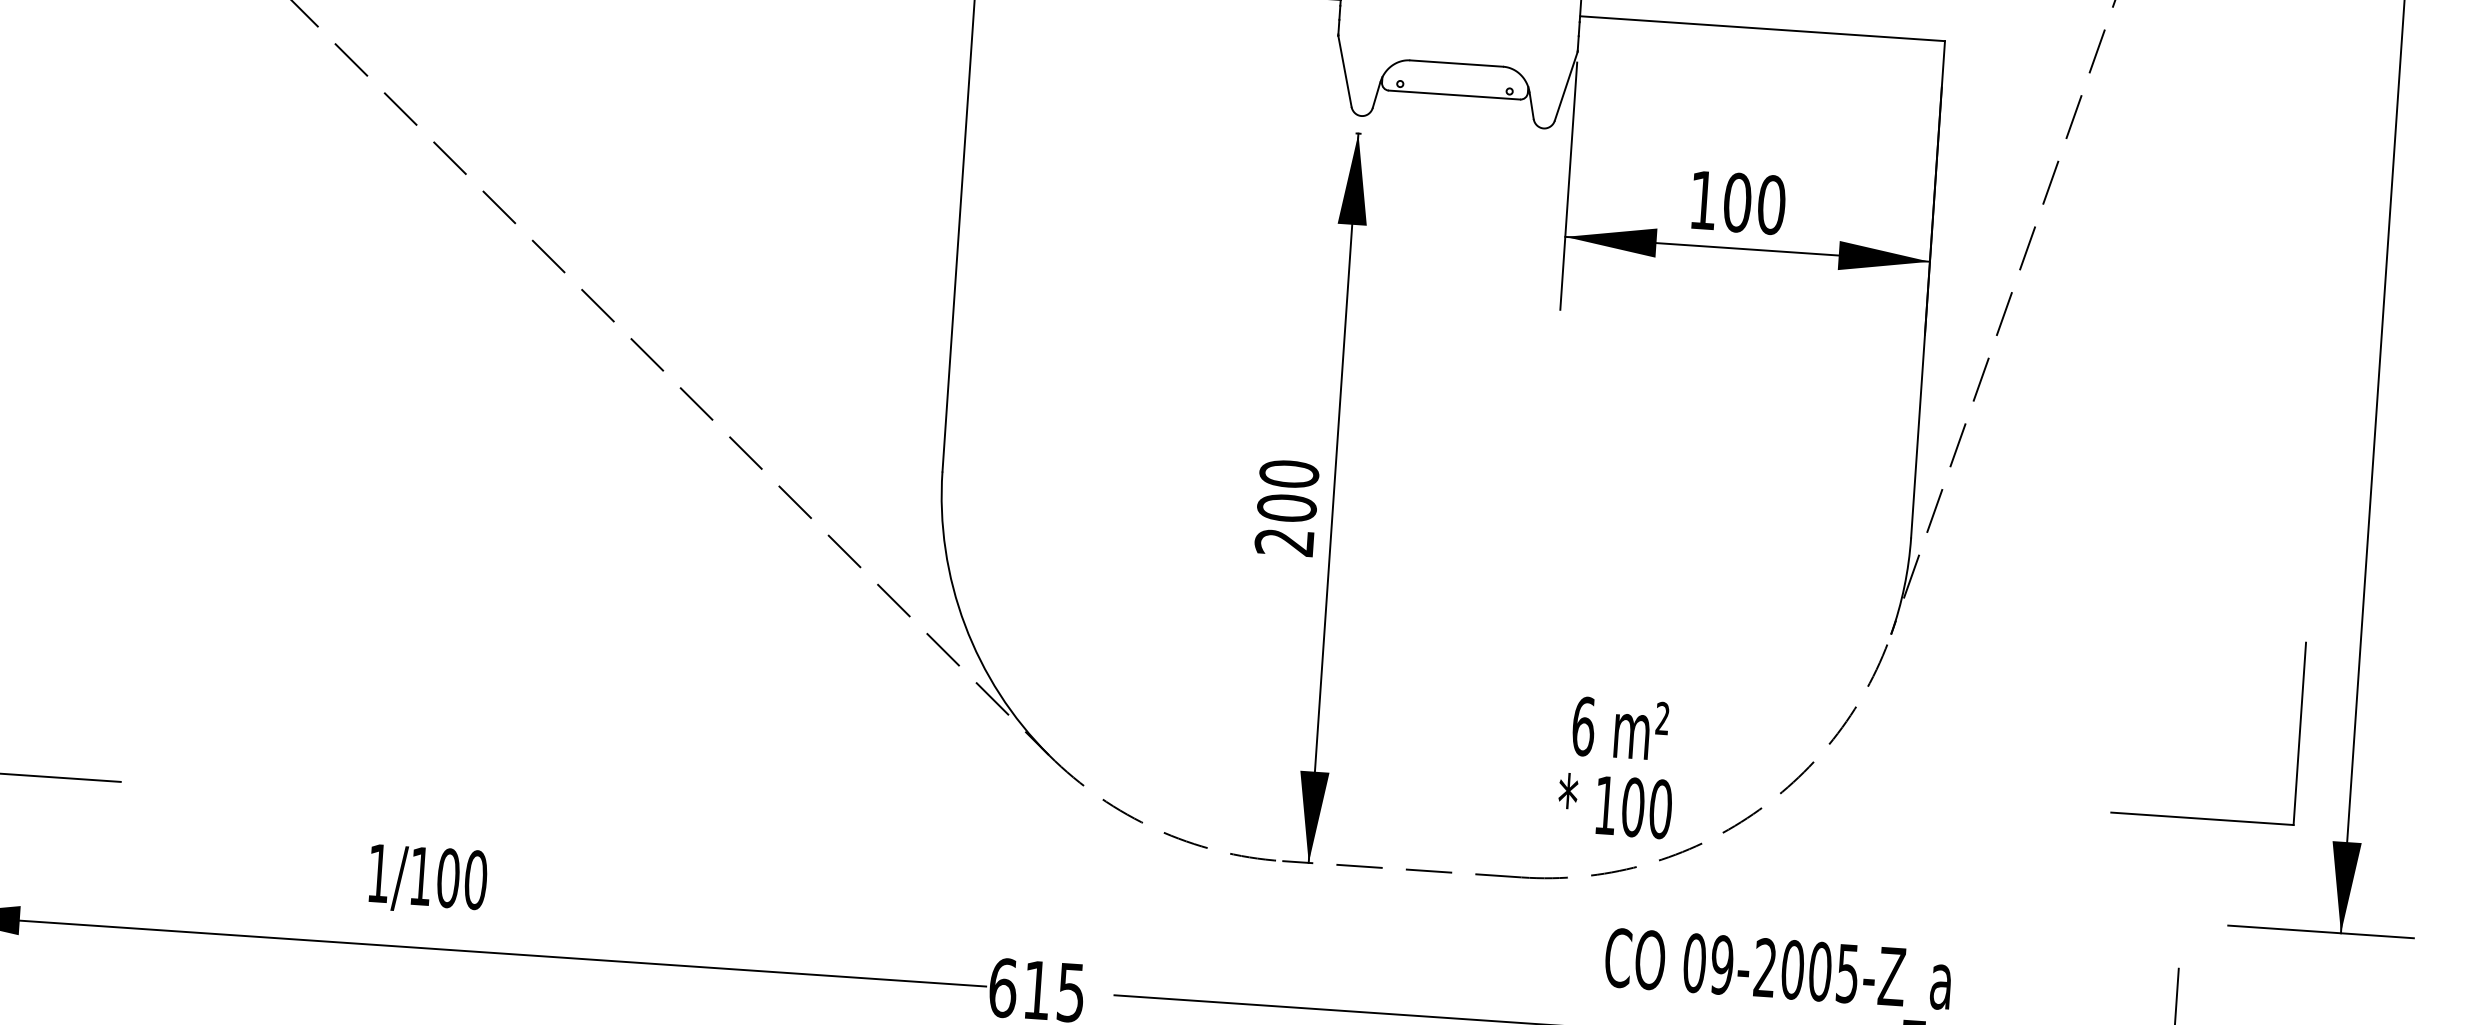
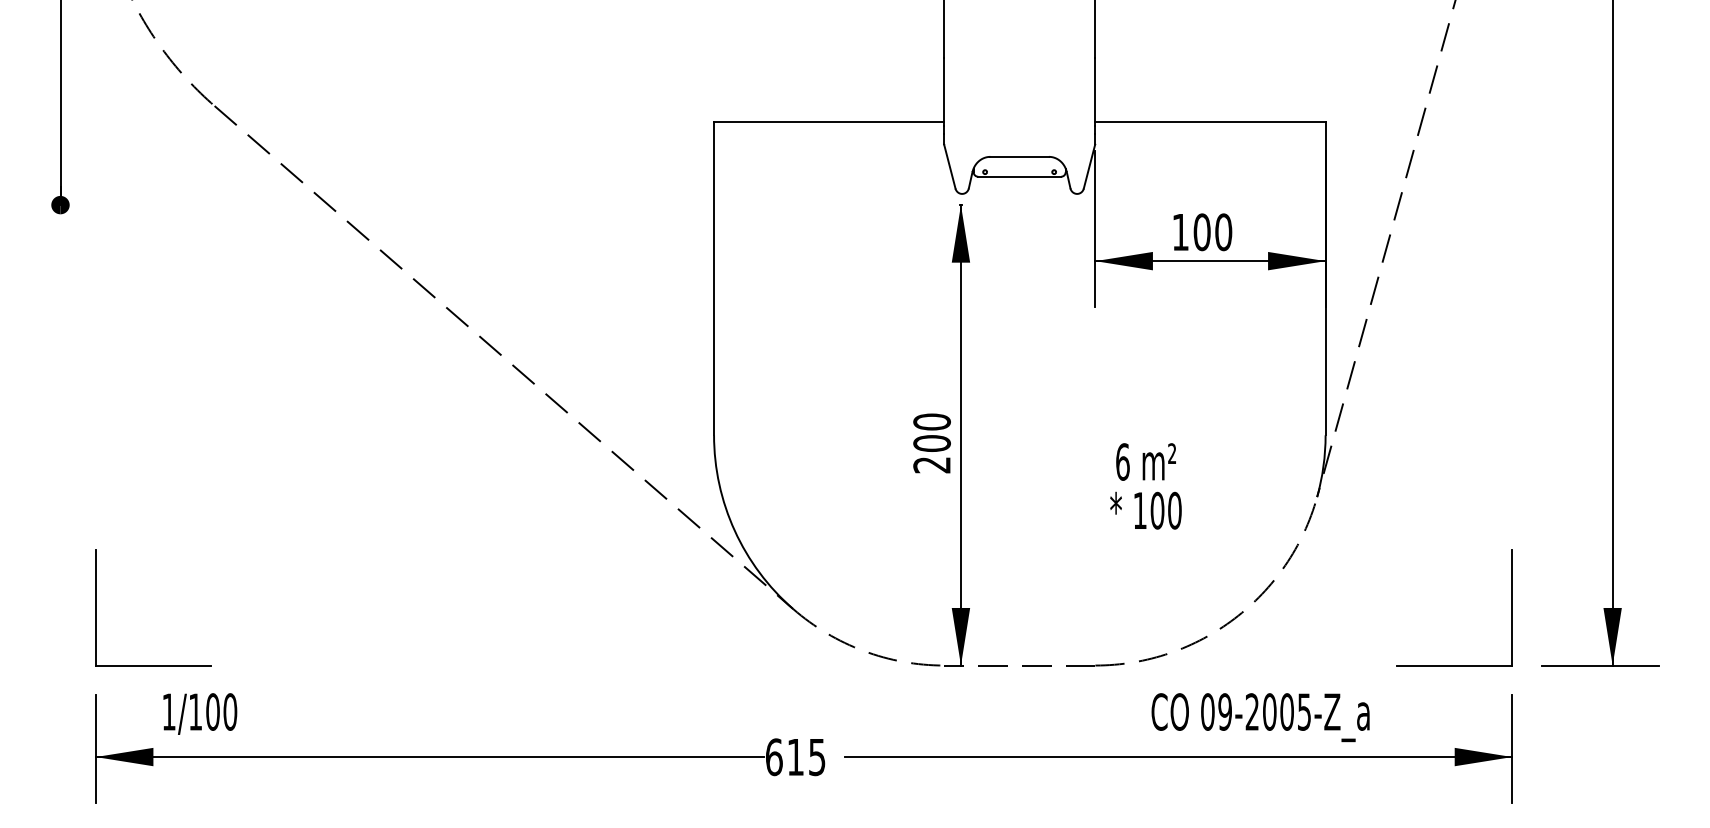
part: (2298, 733) -> (1511, 607), moved
text: (1616, 767) -> (1145, 486), moved
text: (428, 879) -> (200, 713), moved

